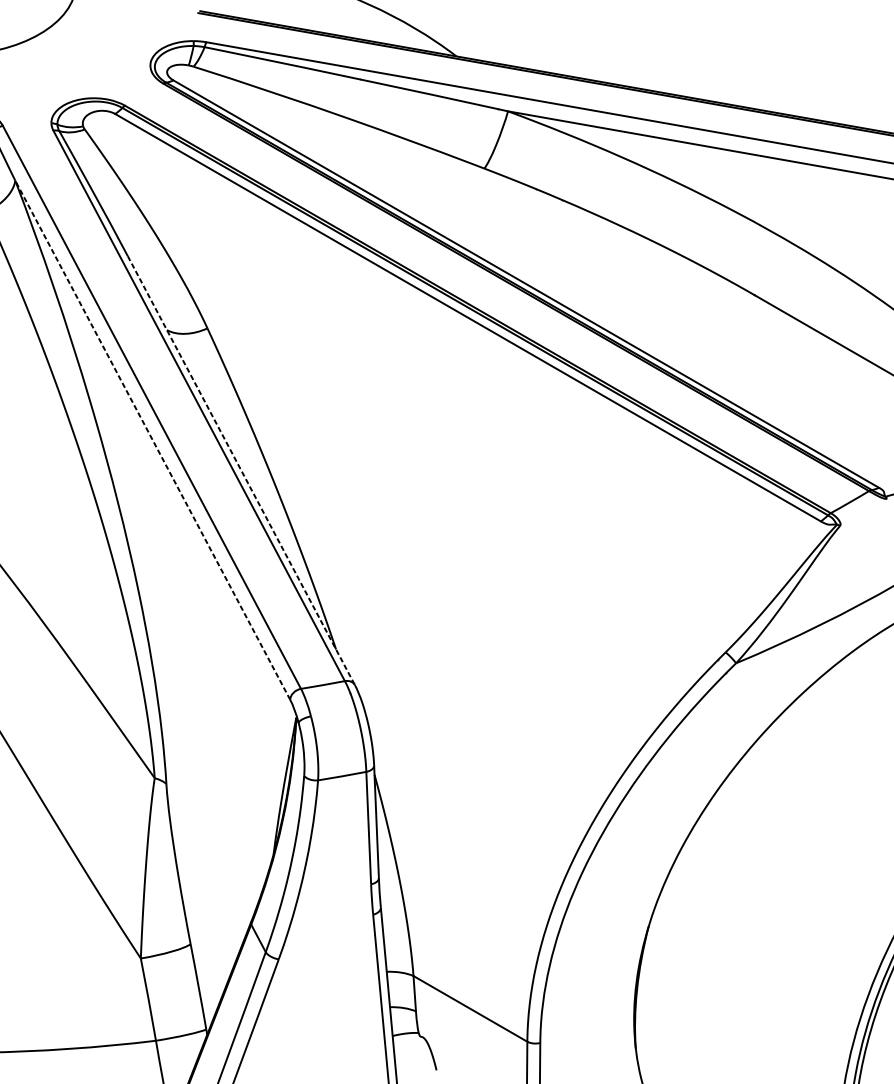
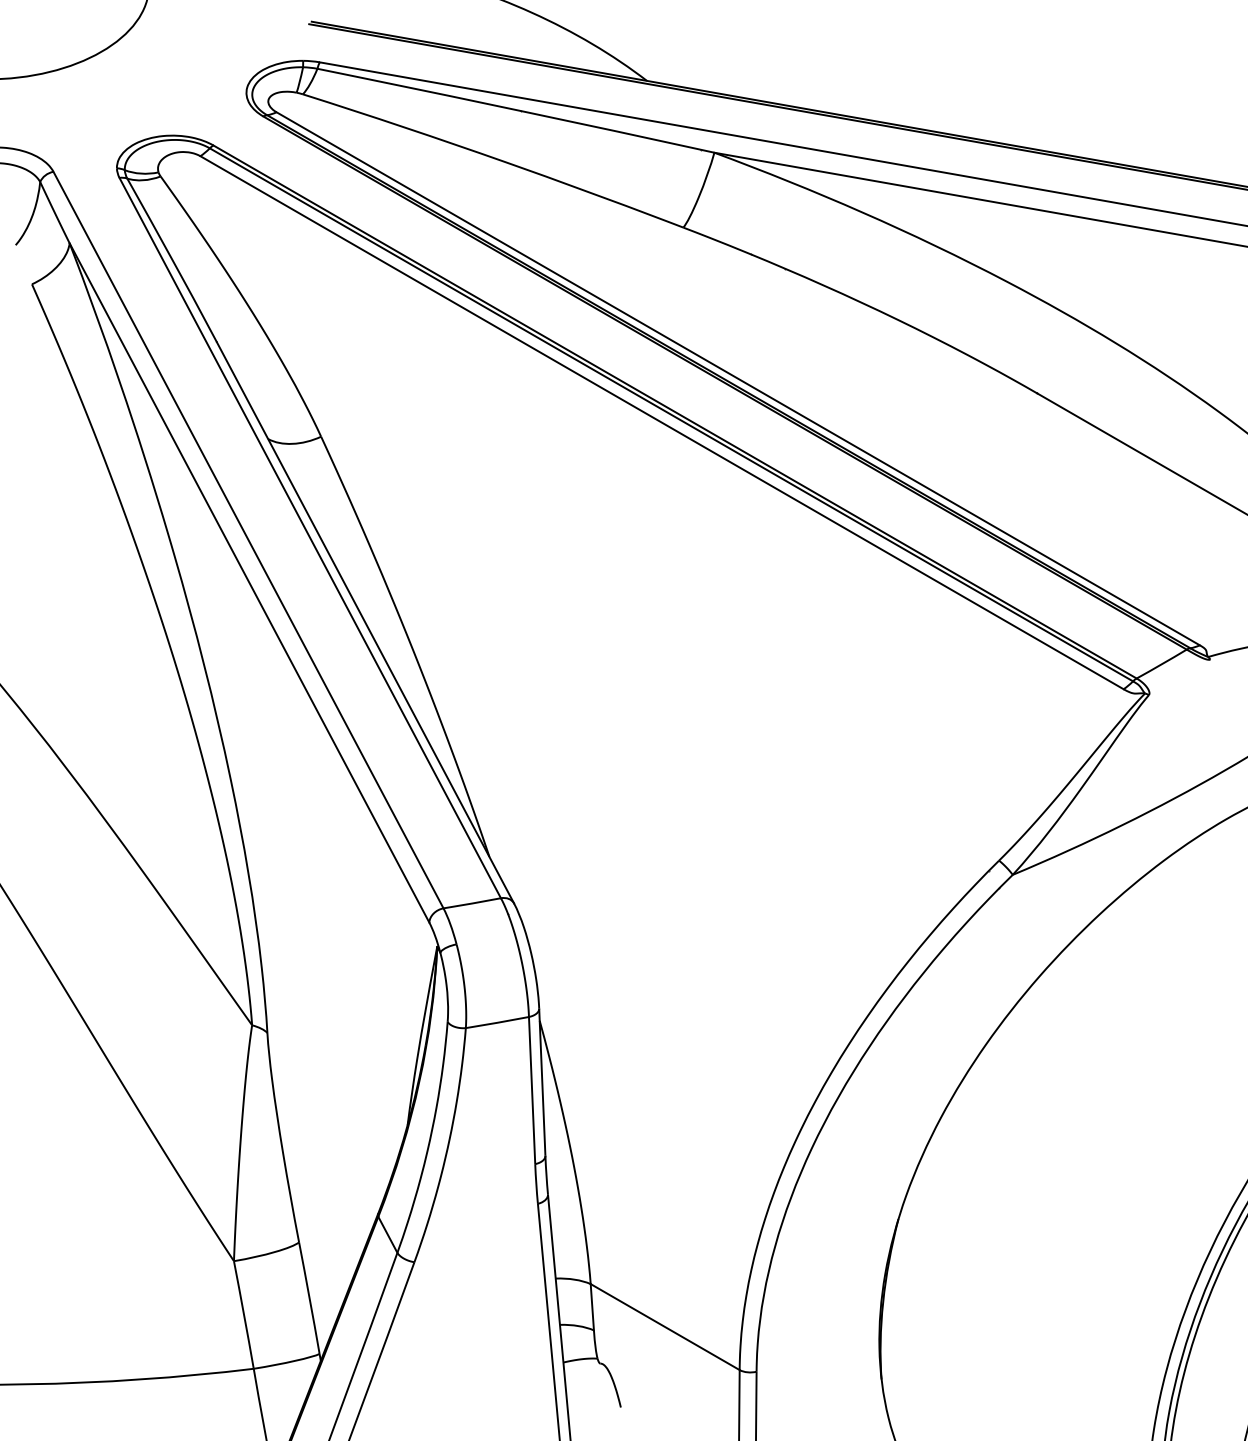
line: (152, 439) -> (249, 582), dashed -> solid
line: (241, 471) -> (365, 623), dashed -> solid

